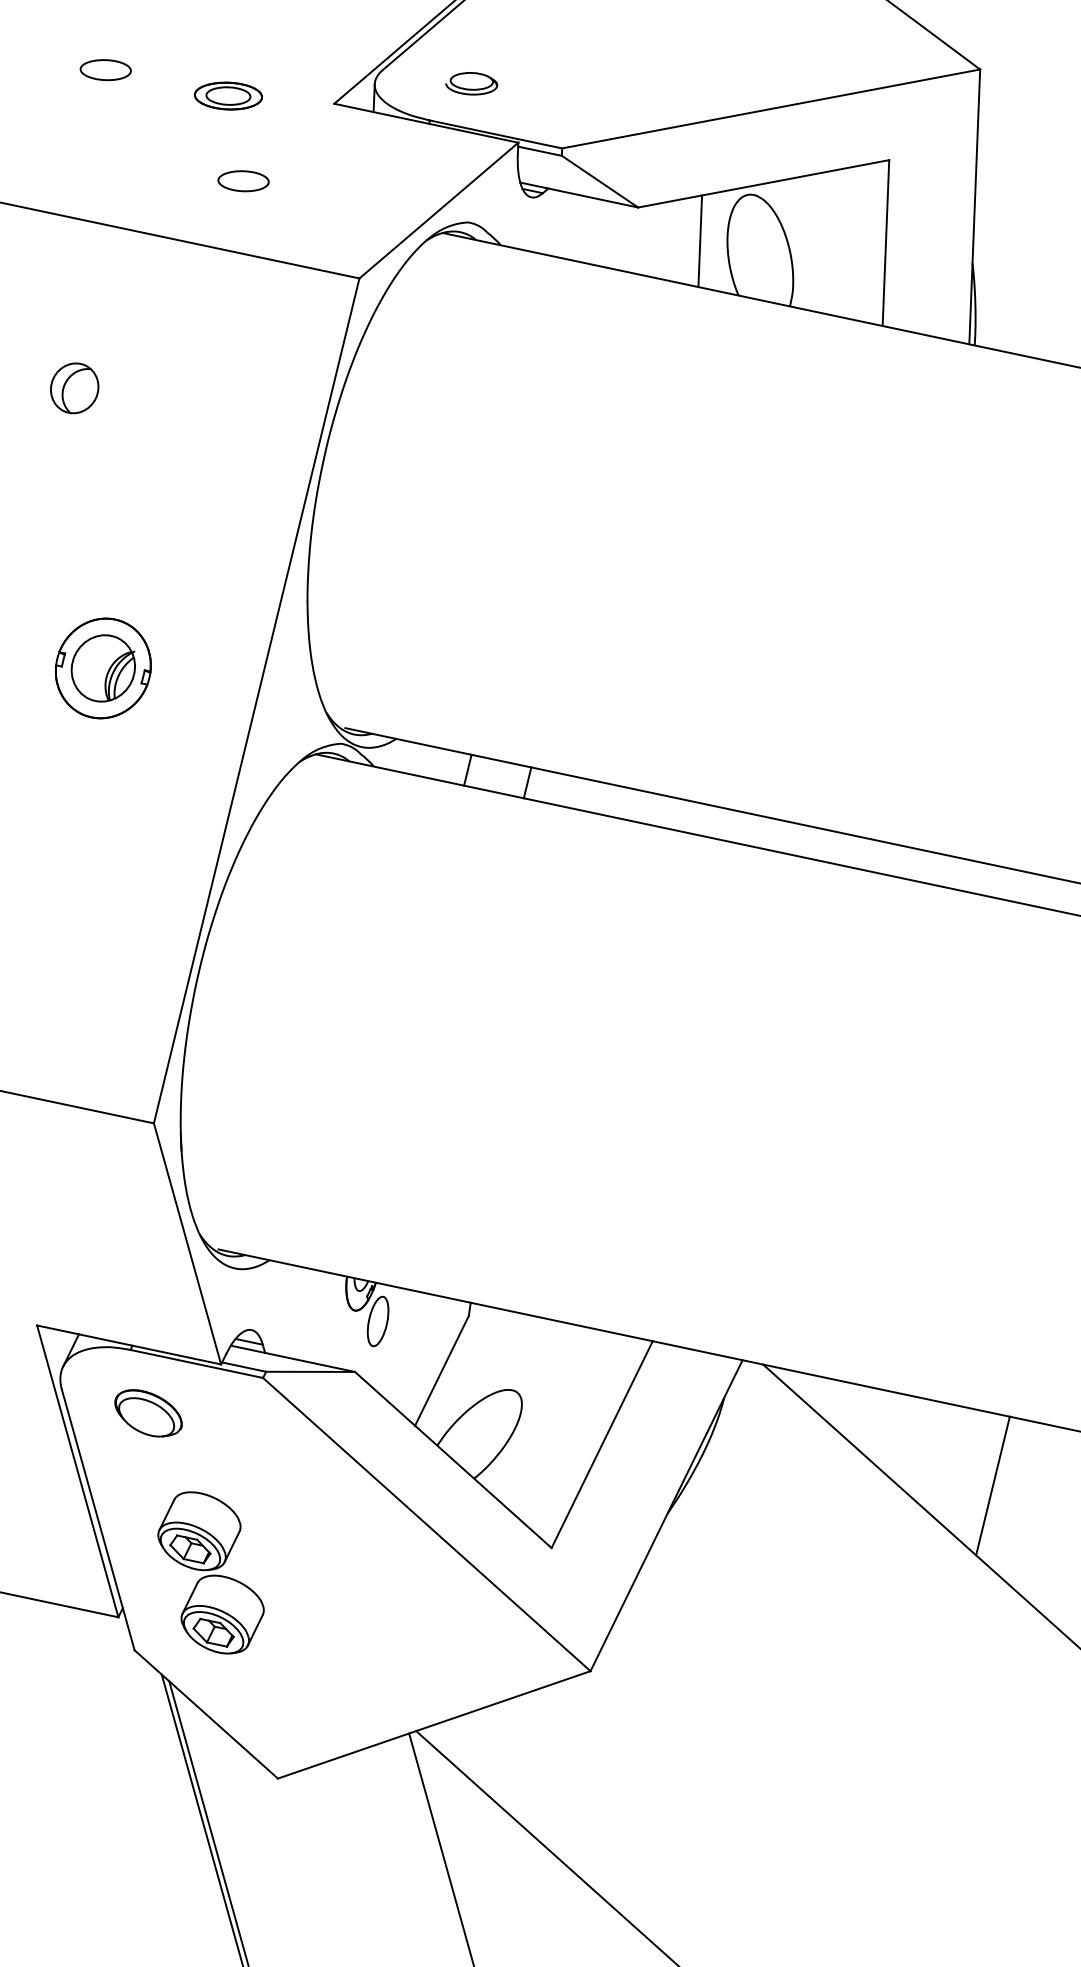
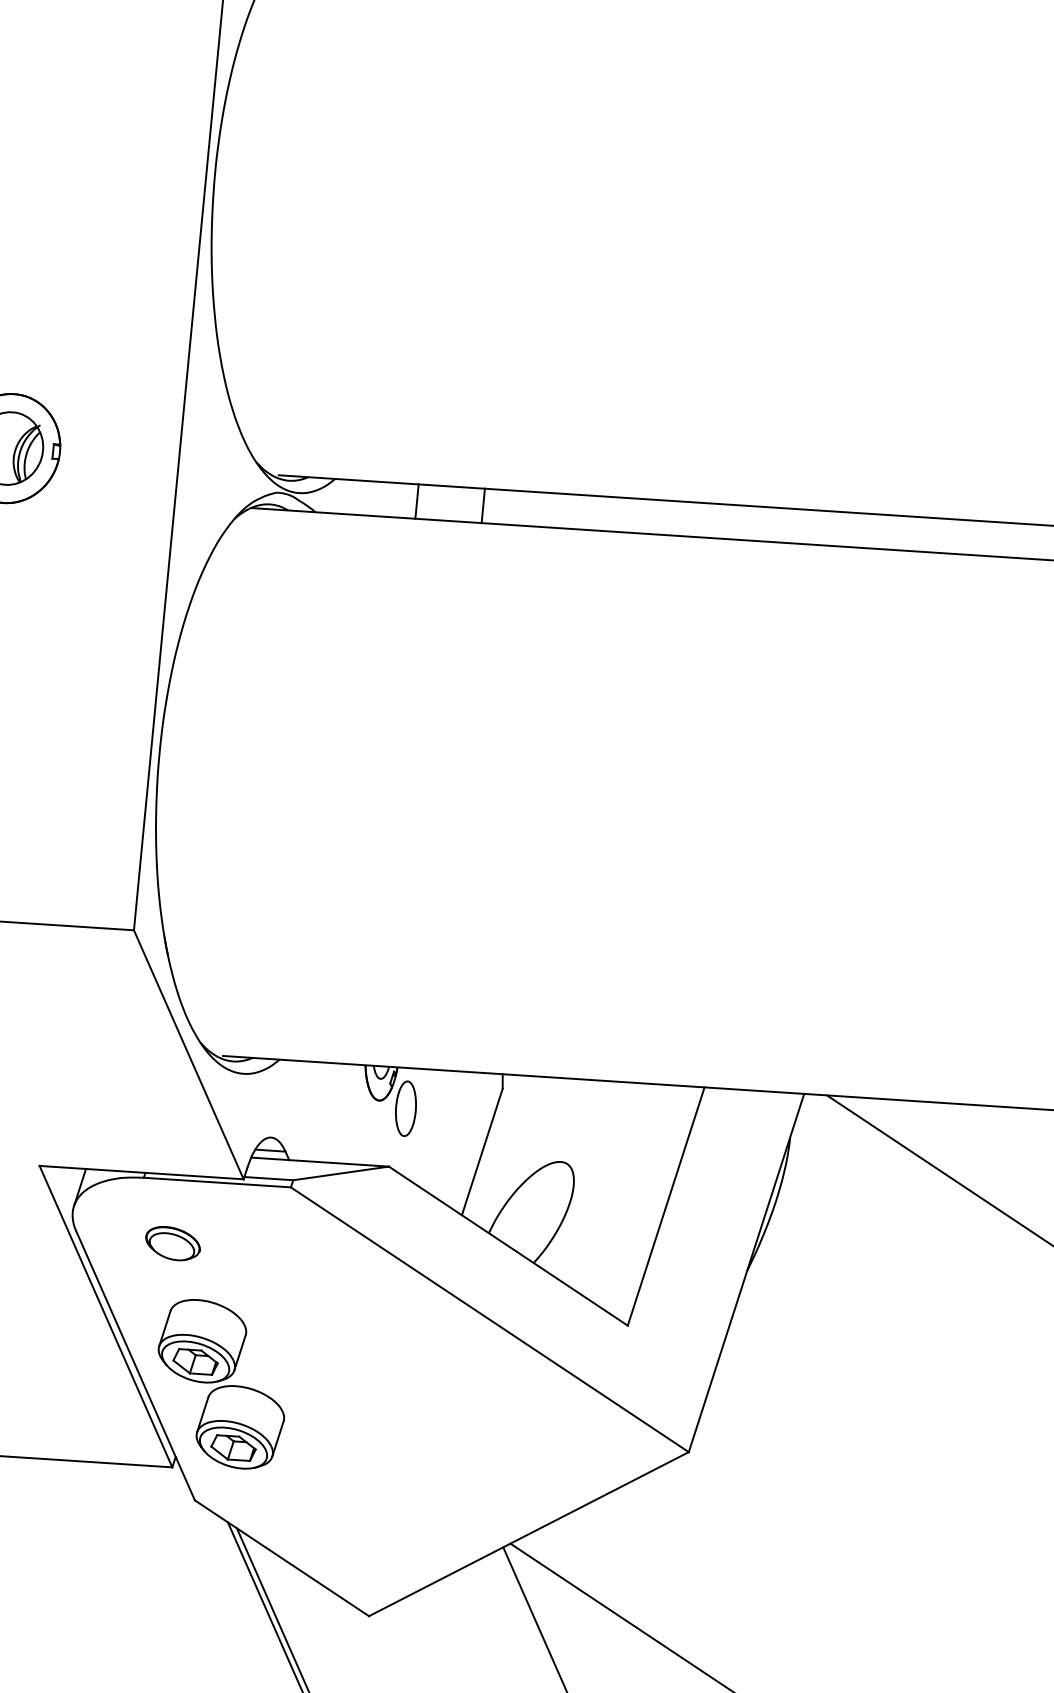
part: (147, 1413) -> (172, 1243), size x0.71
part: (210, 1572) -> (220, 1383), moved

